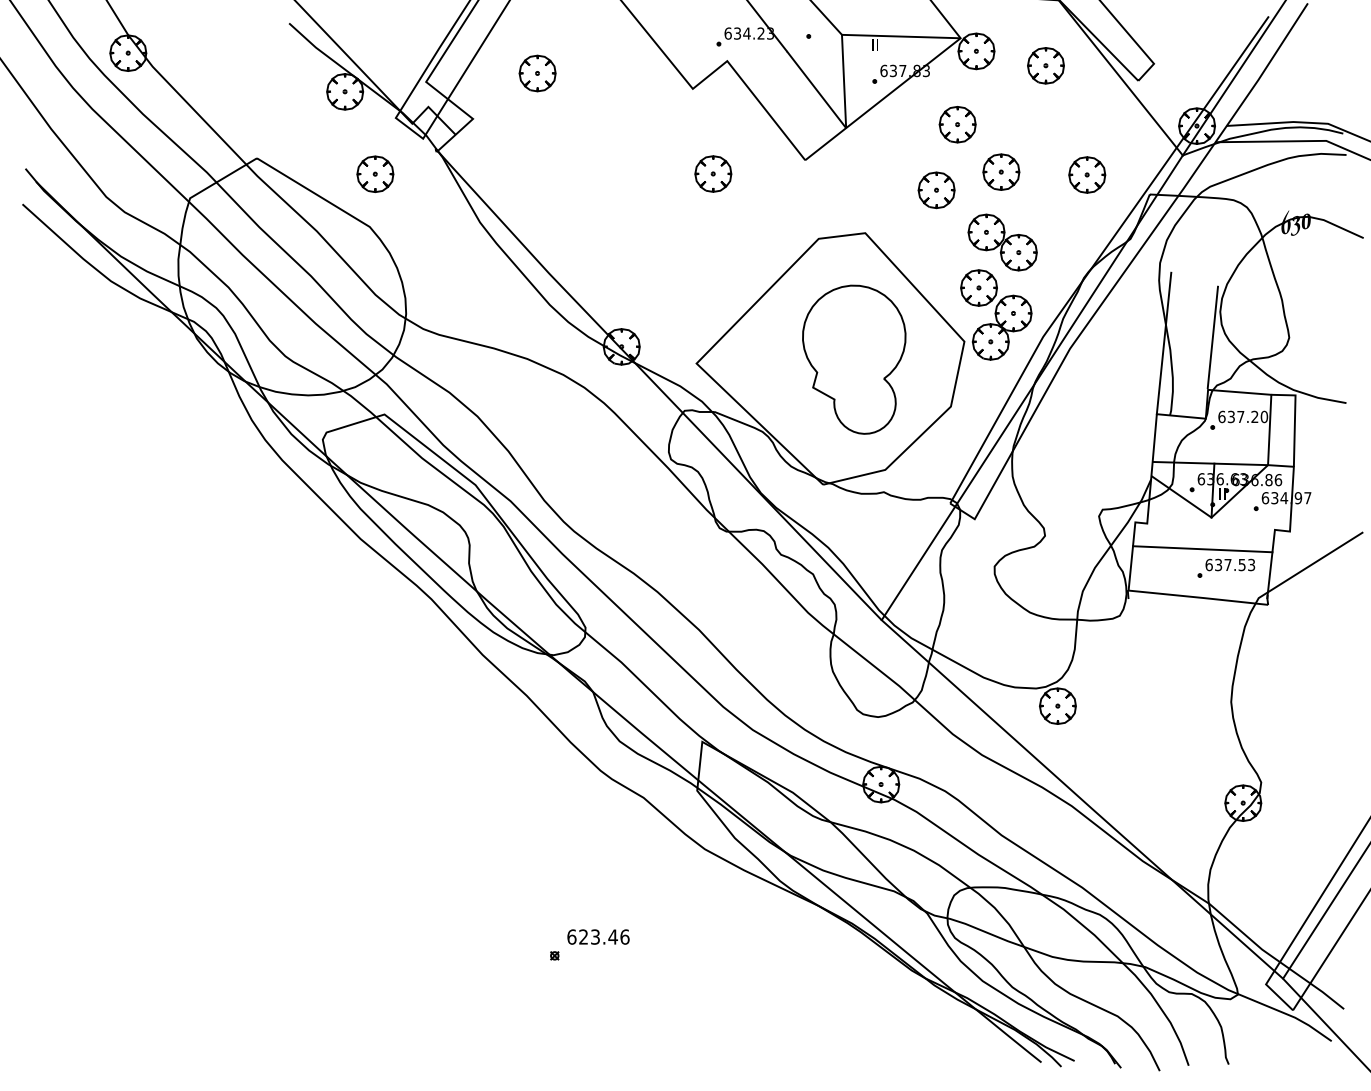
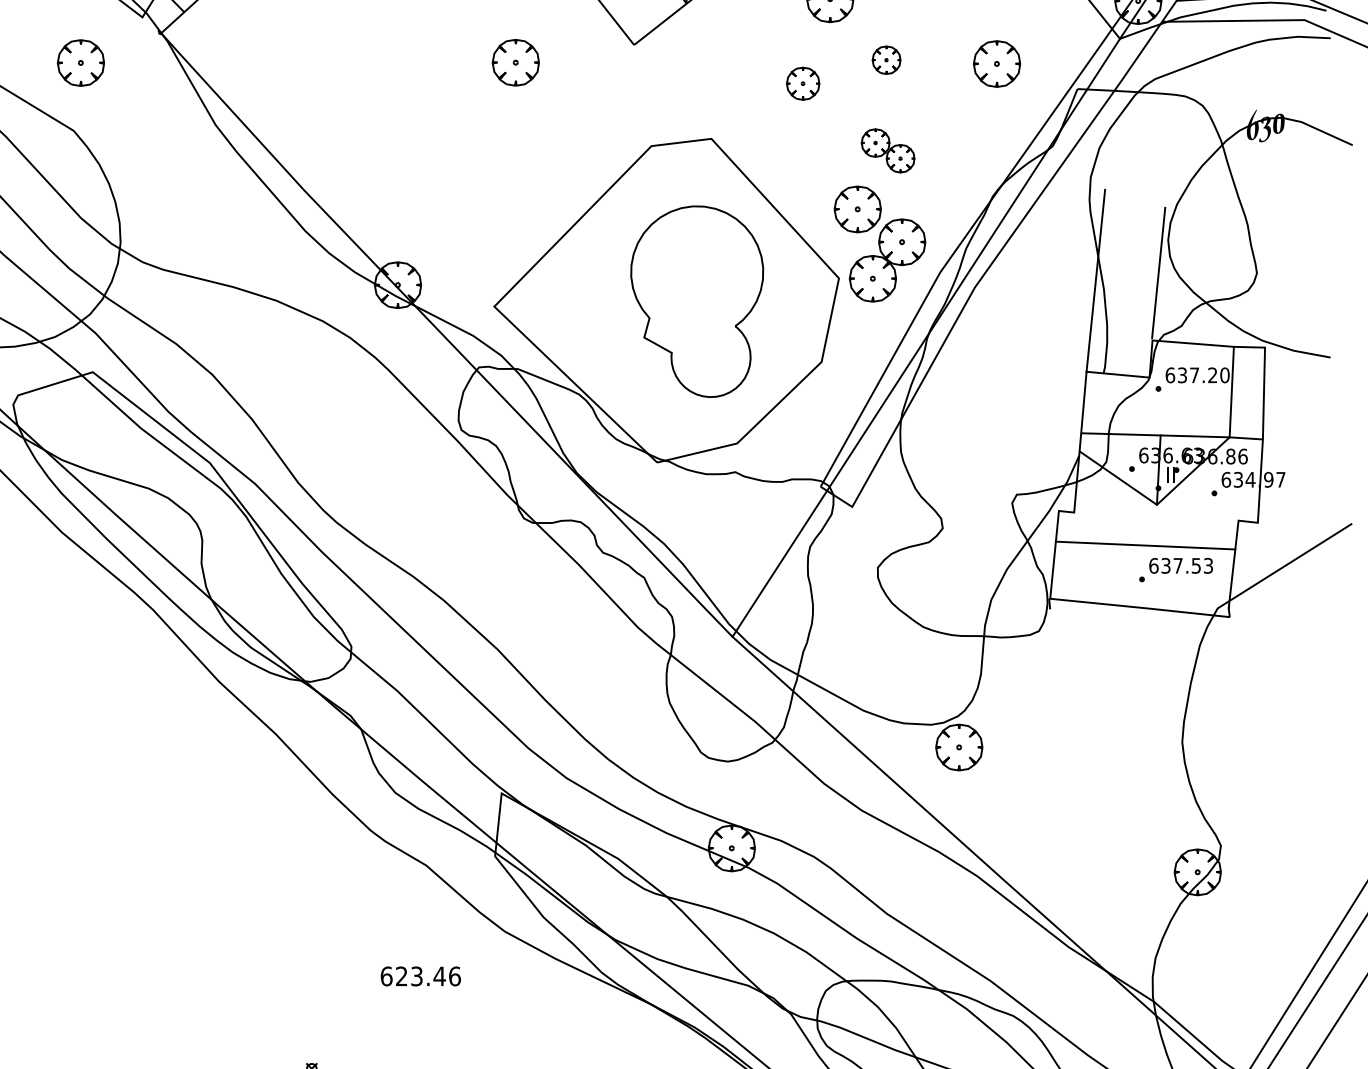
part: (1001, 171) -> (886, 59), size x0.6
part: (936, 190) -> (803, 83), size x0.7
part: (1002, 242) -> (887, 150), size x0.6
text: (598, 936) -> (420, 975), moved

